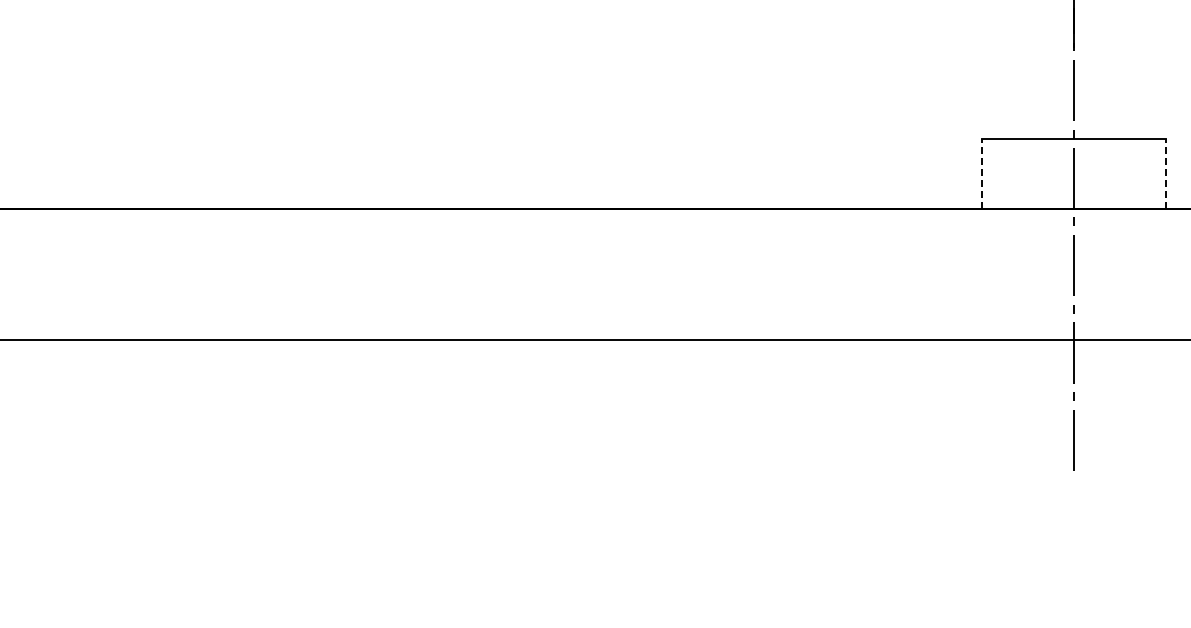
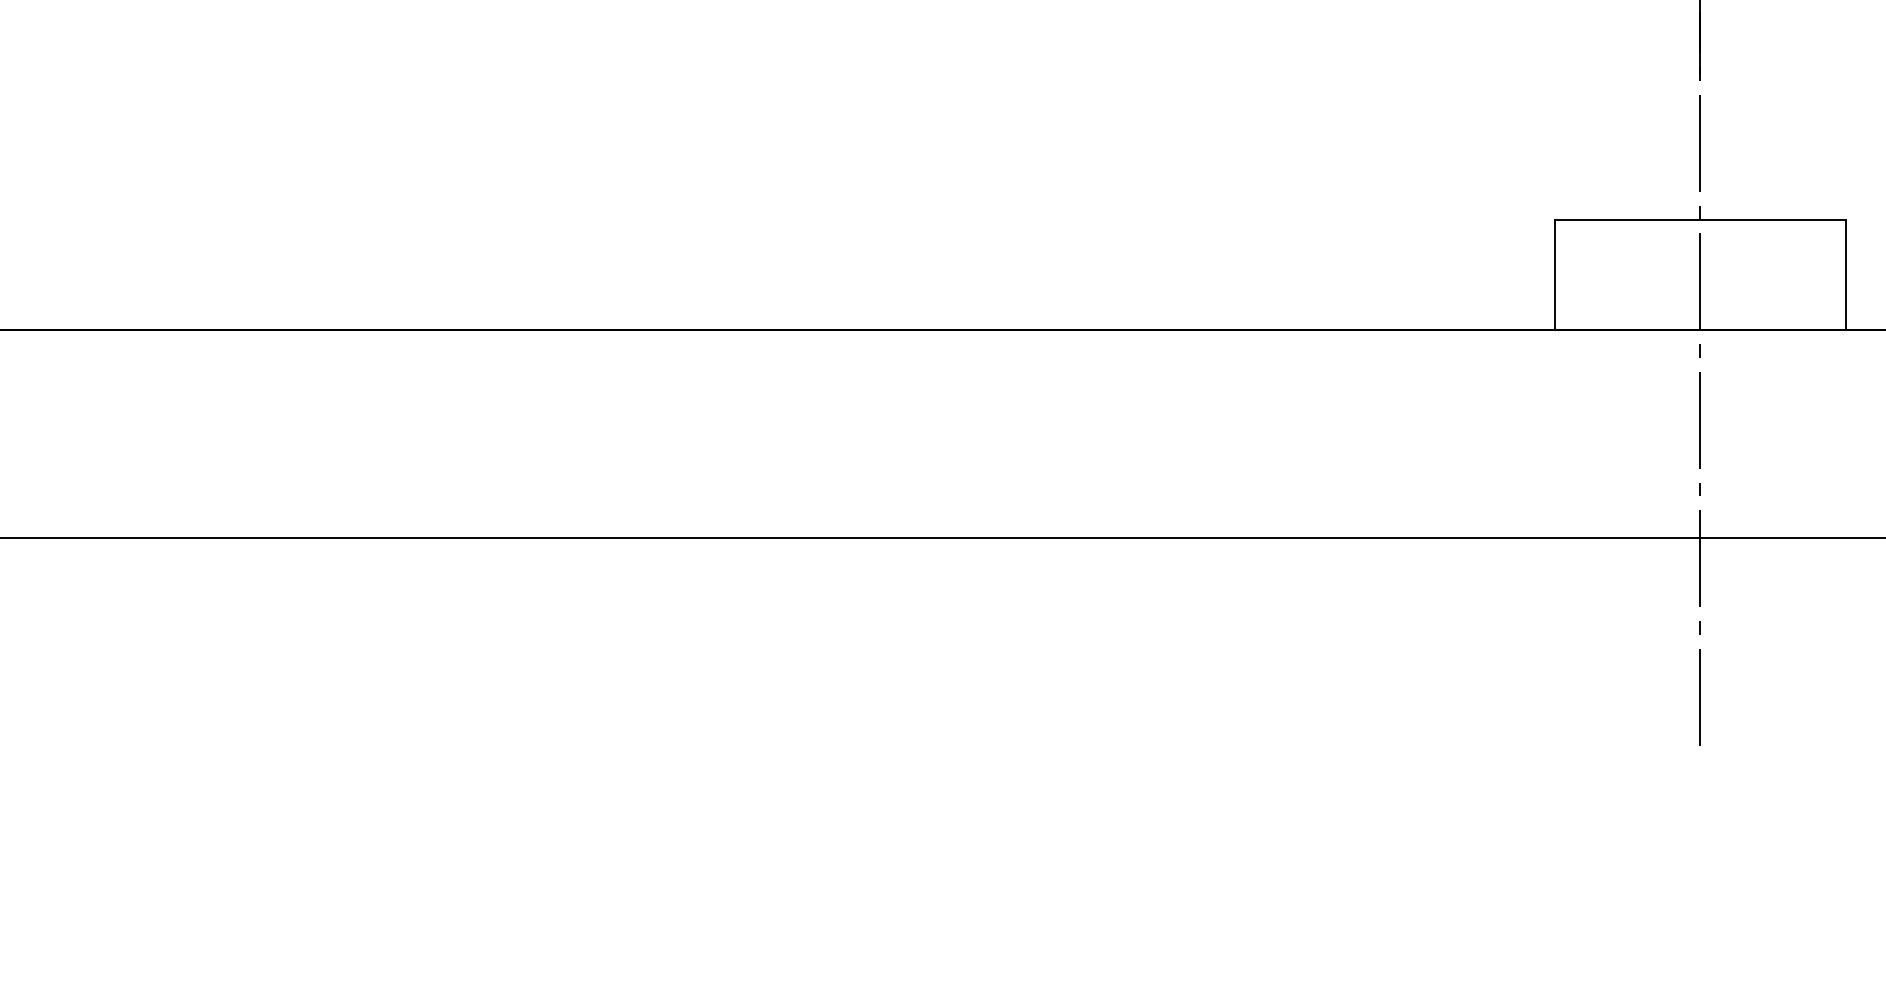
line: (981, 173) -> (1554, 274), dashed -> solid
line: (1165, 173) -> (1845, 274), dashed -> solid

